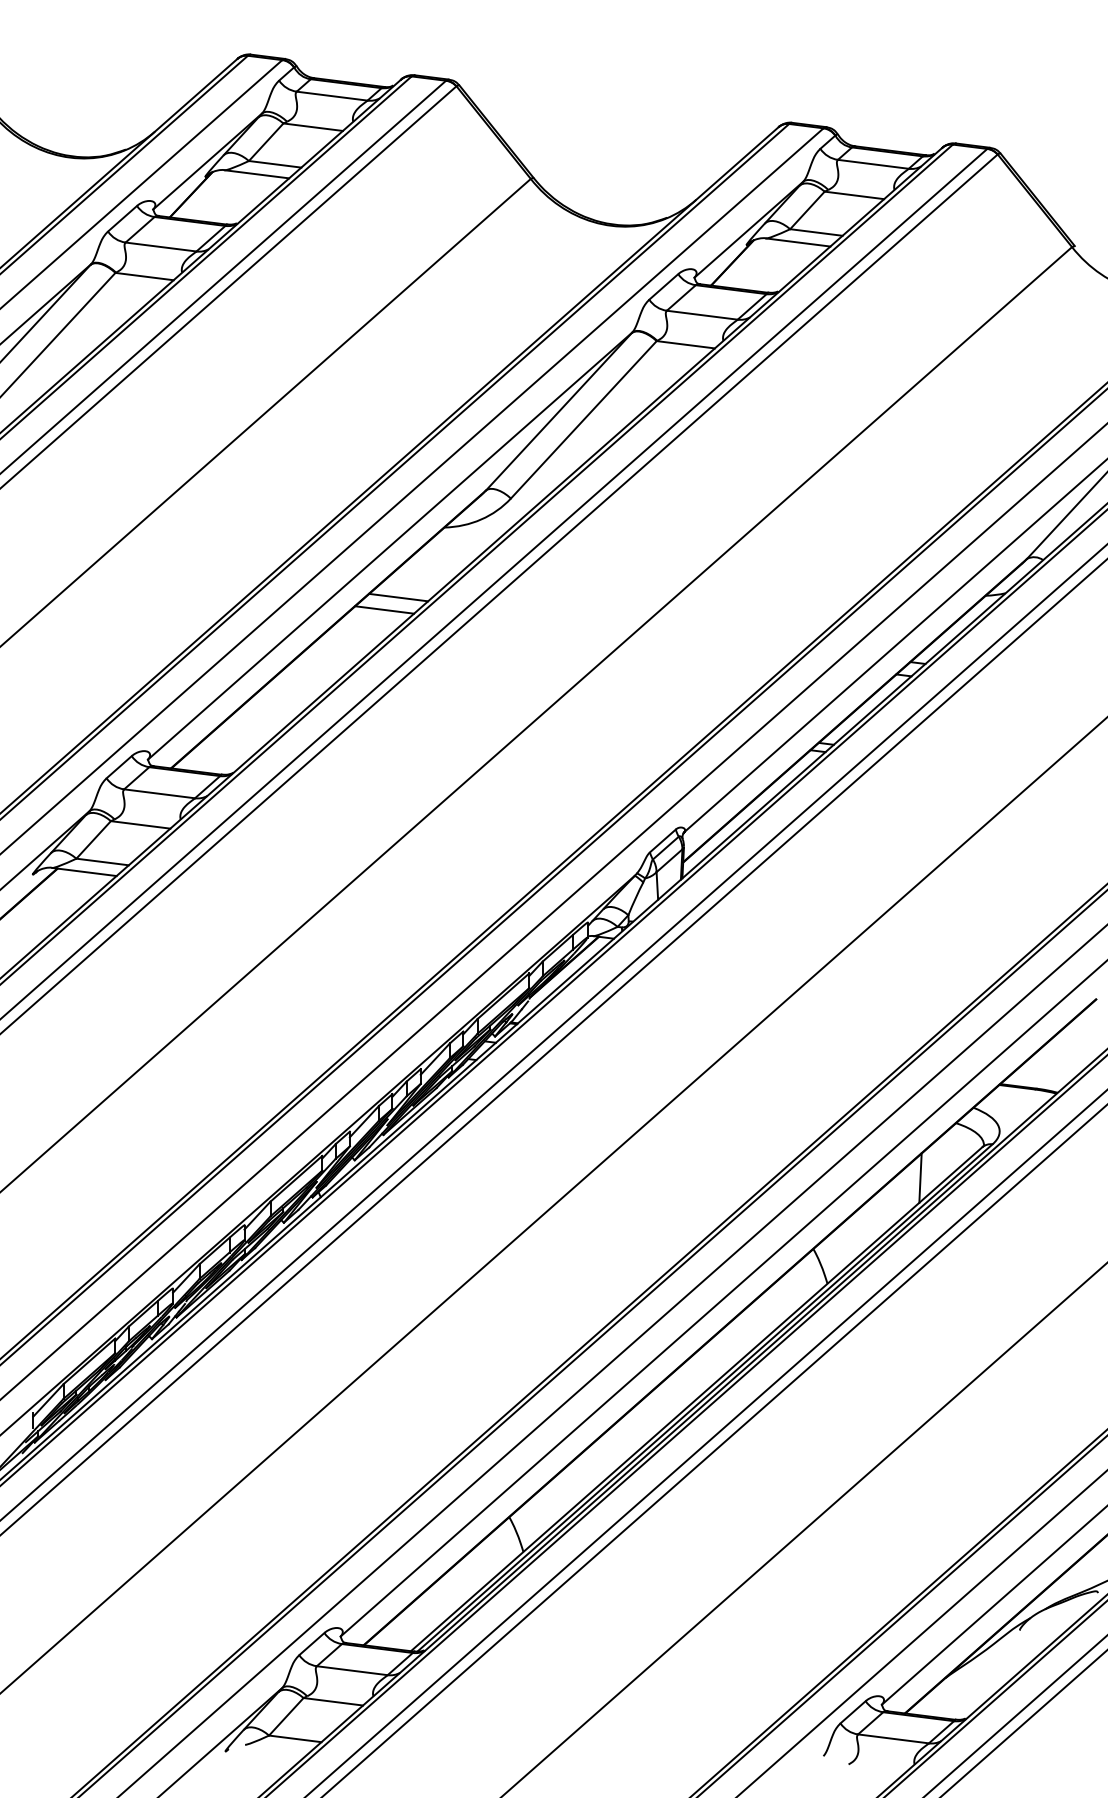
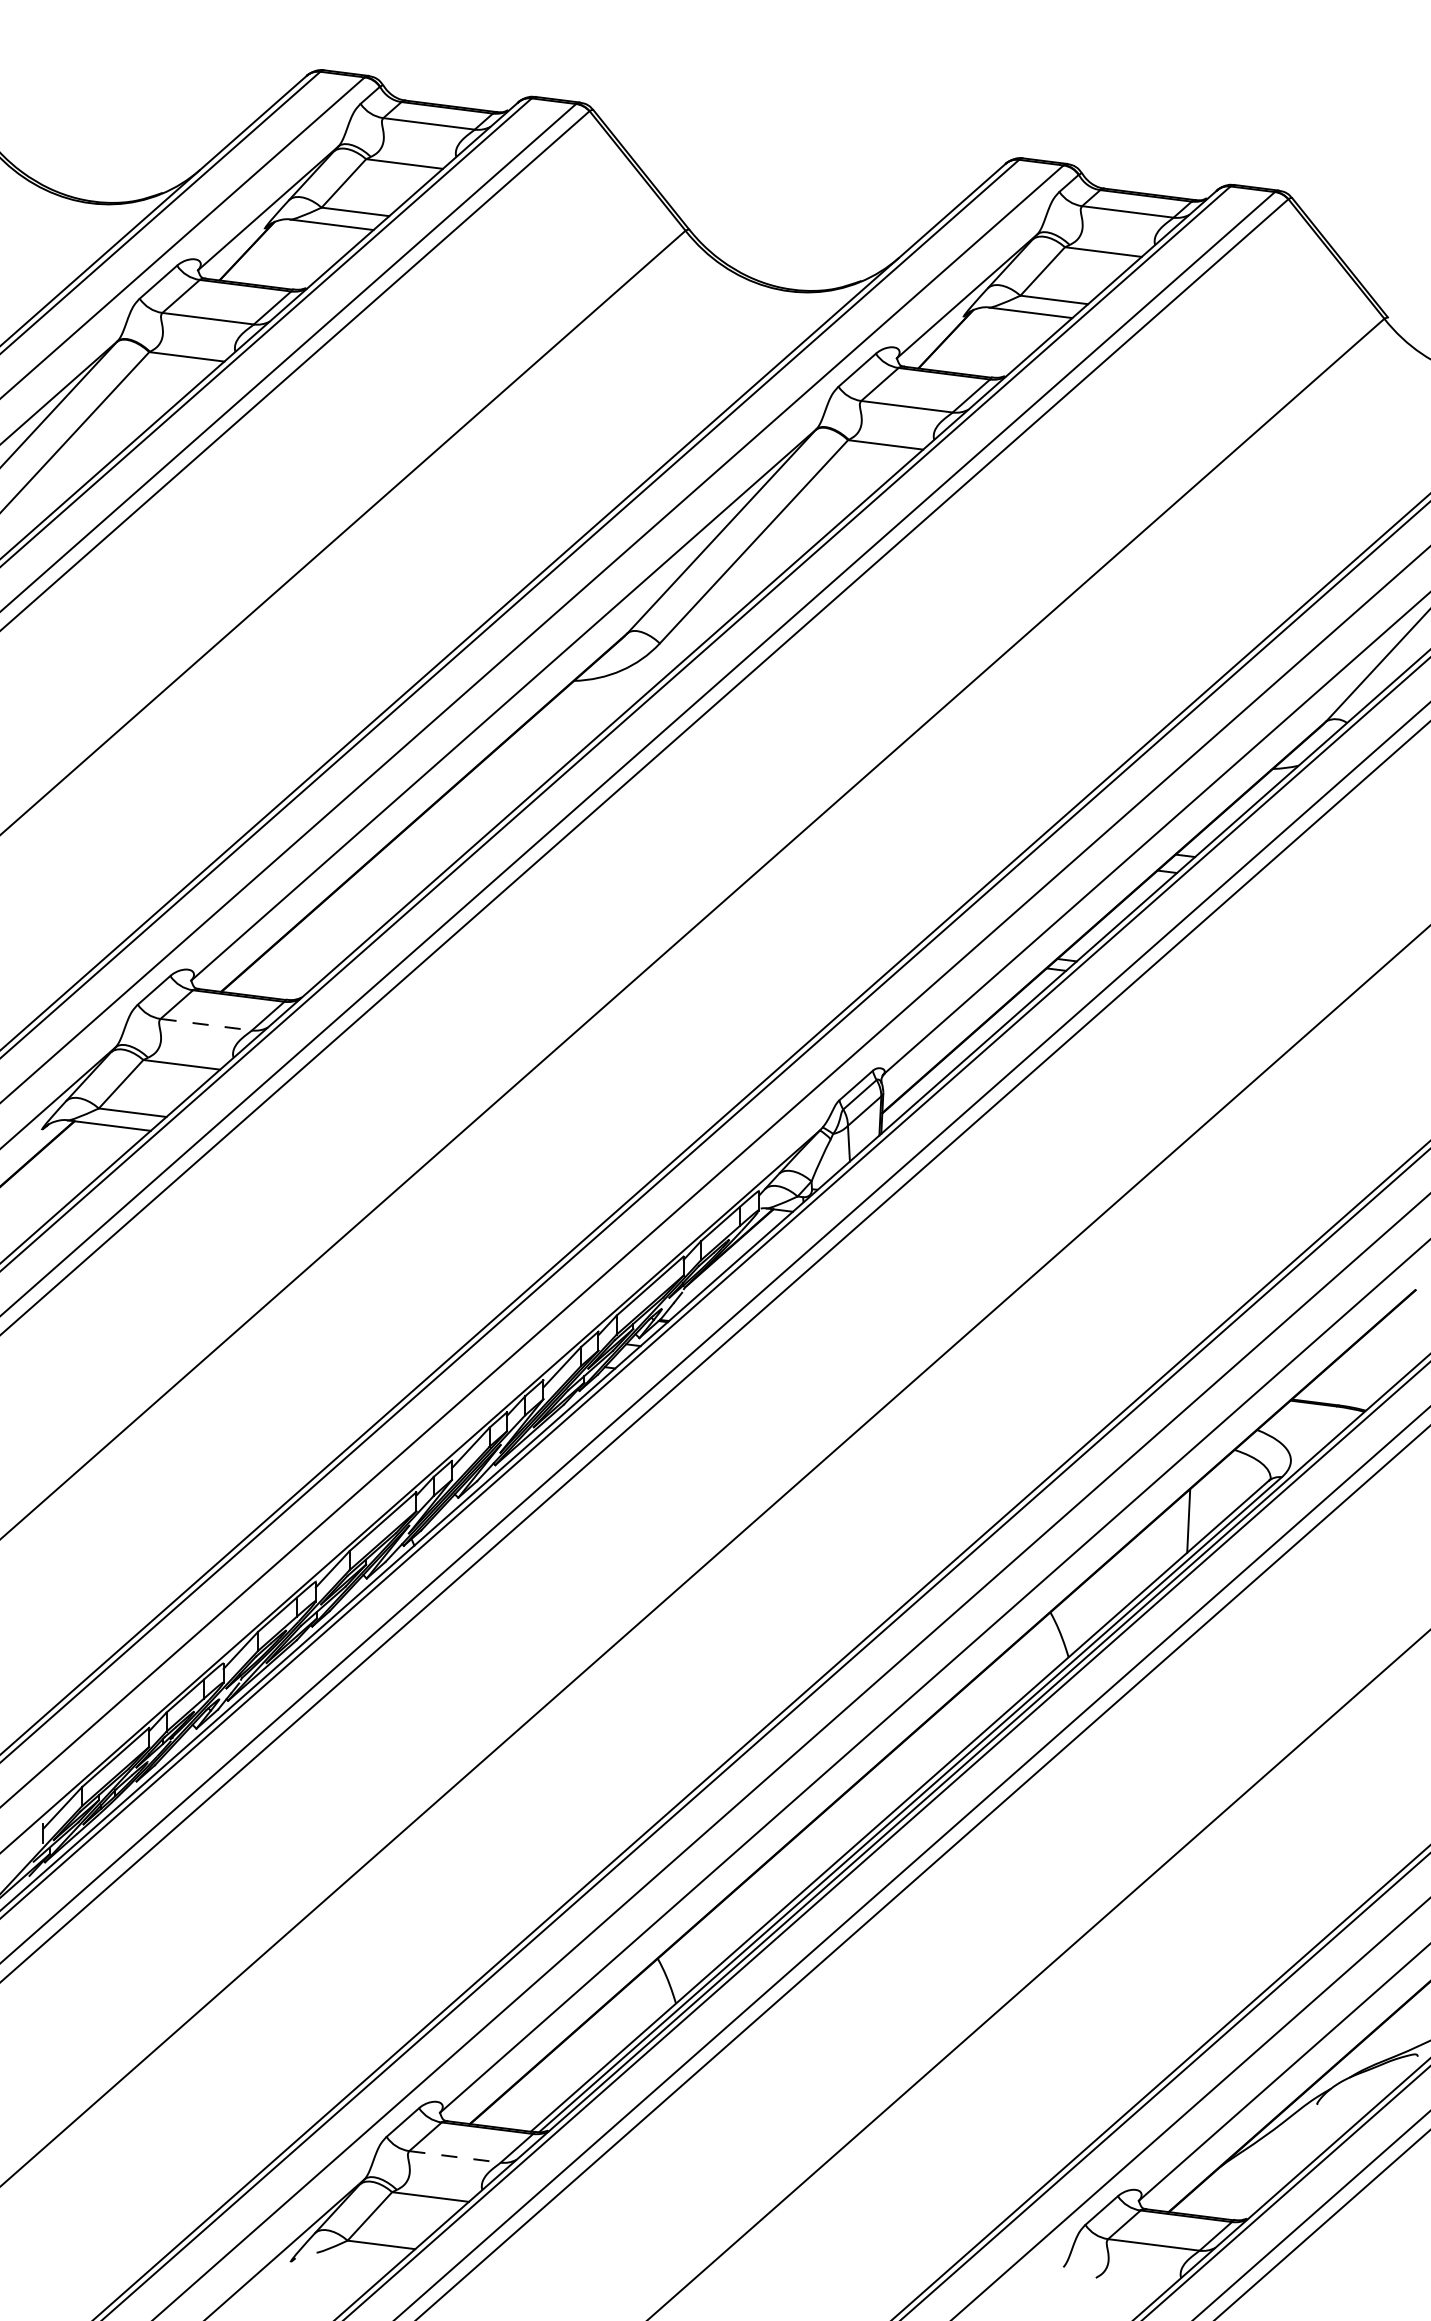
line: (398, 597) -> (514, 771), removed
line: (384, 610) -> (496, 787), removed
line: (159, 793) -> (206, 1024), solid -> dashed
line: (352, 1670) -> (455, 2156), solid -> dashed

